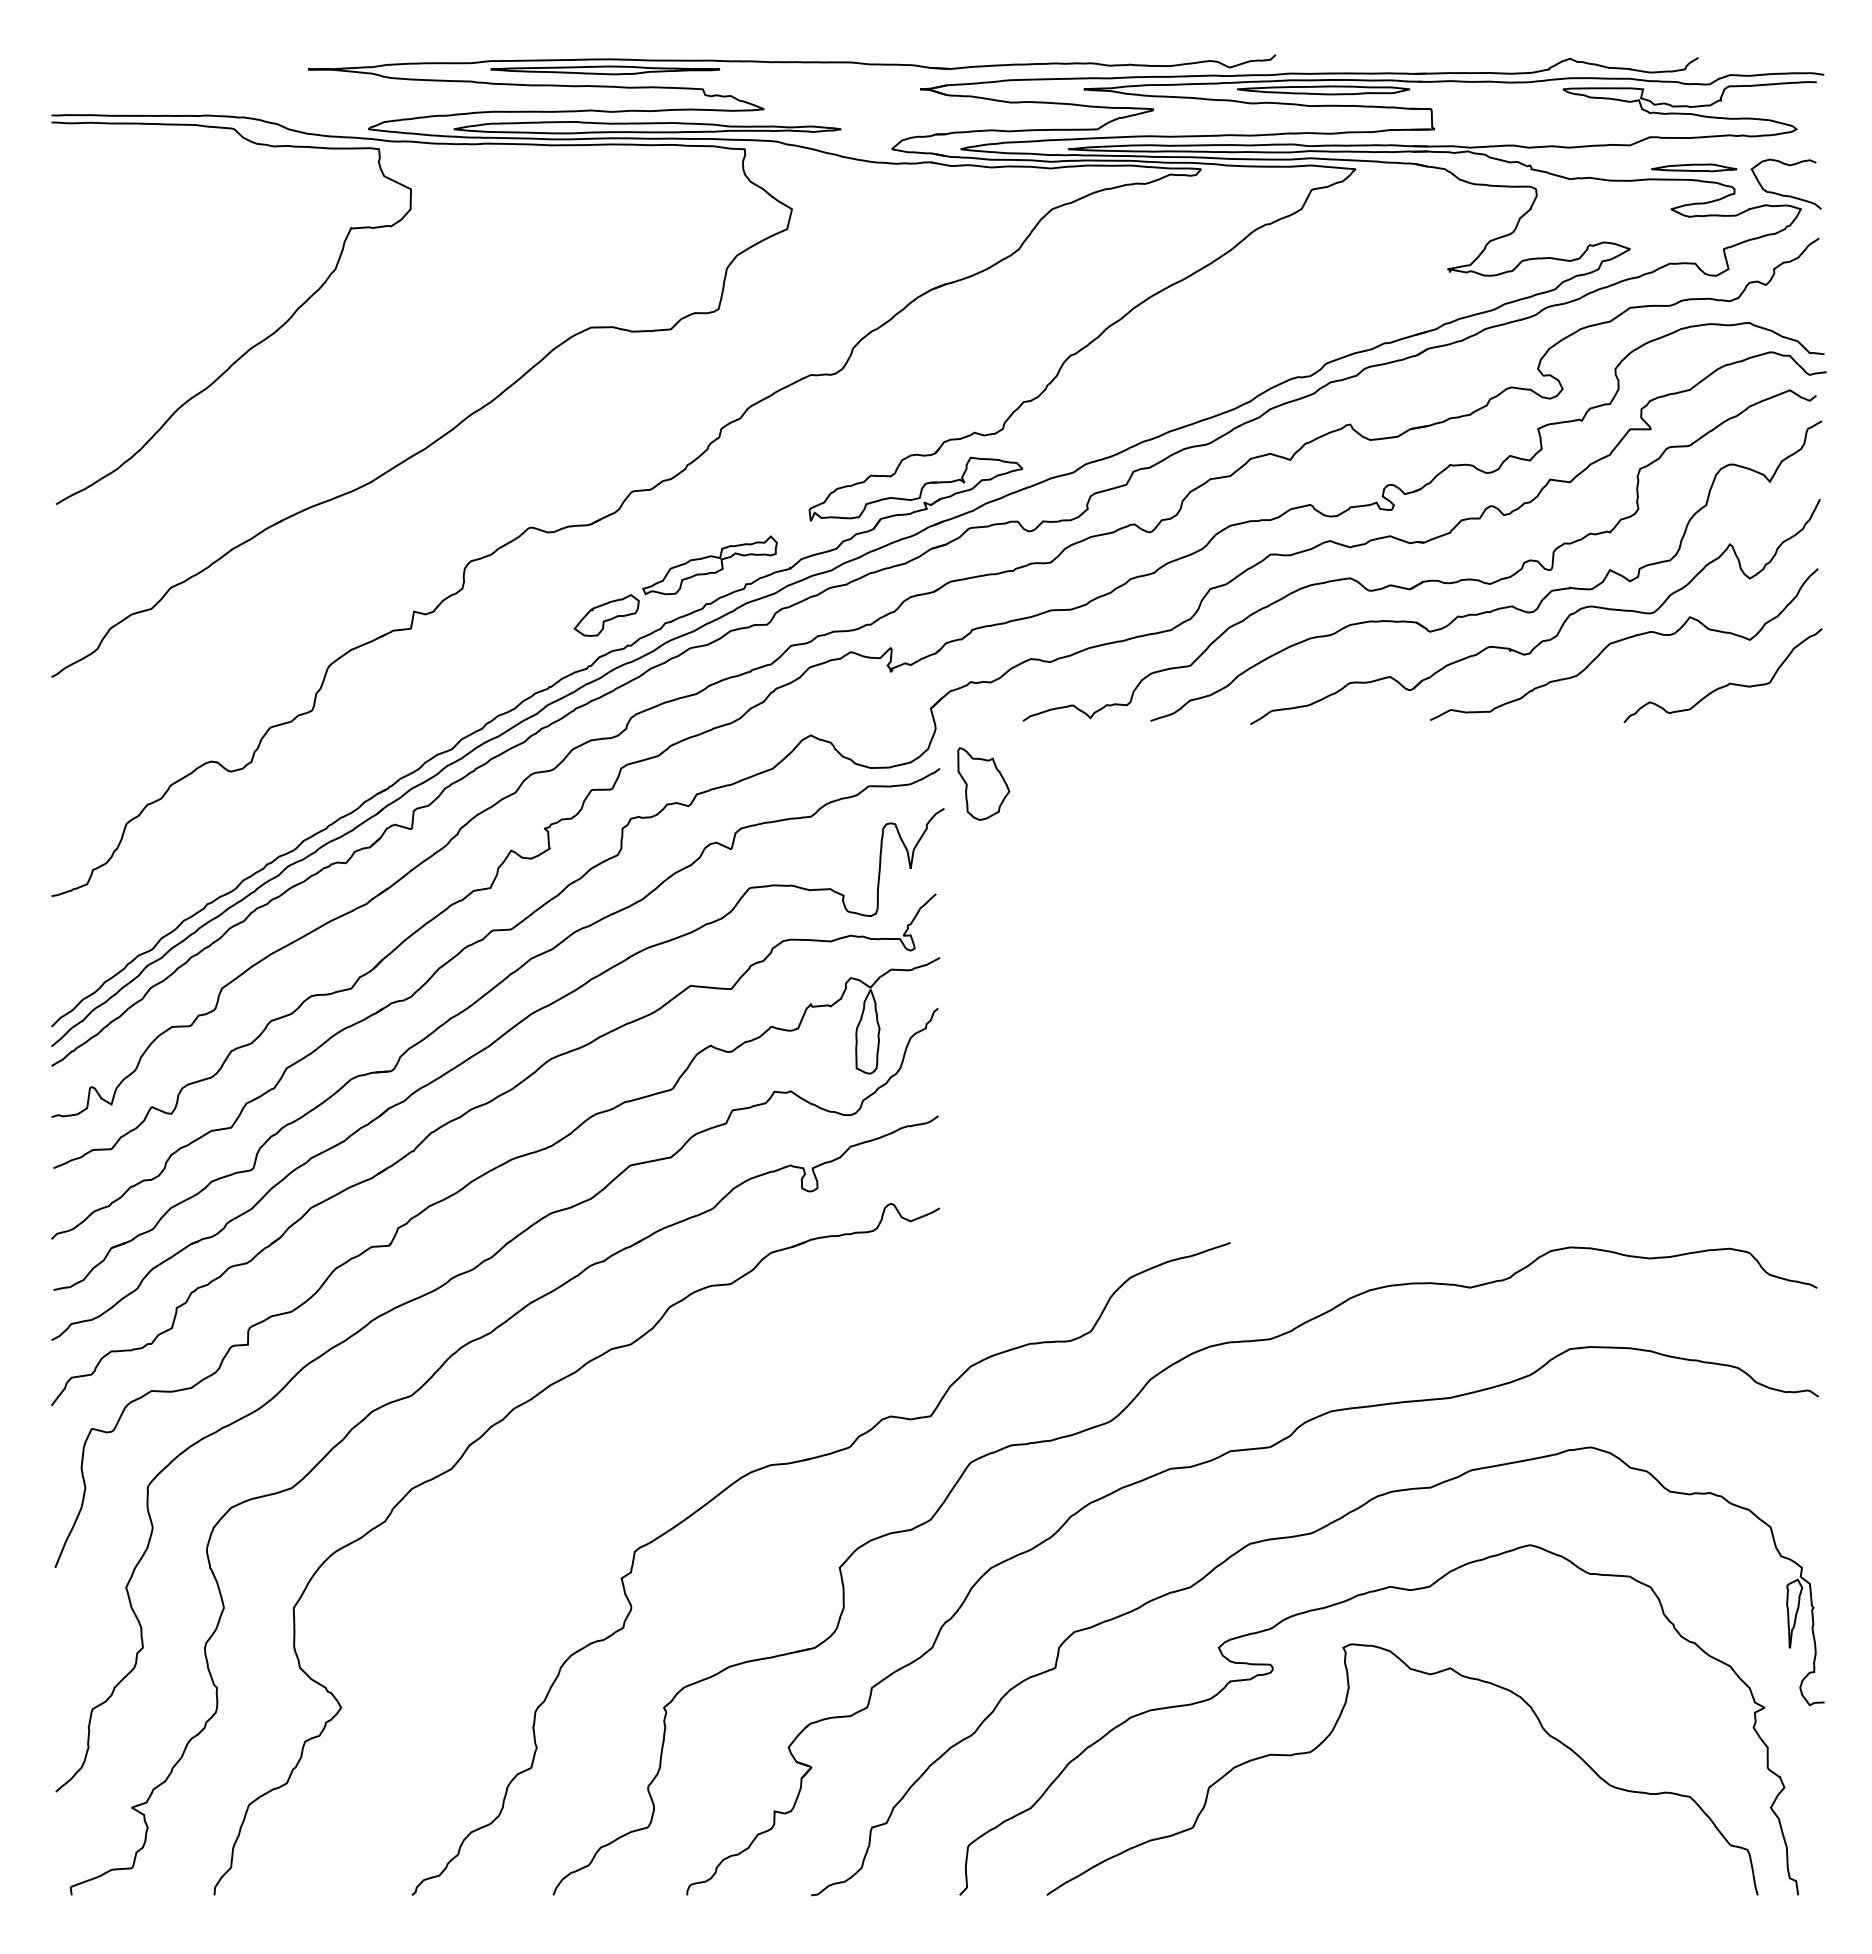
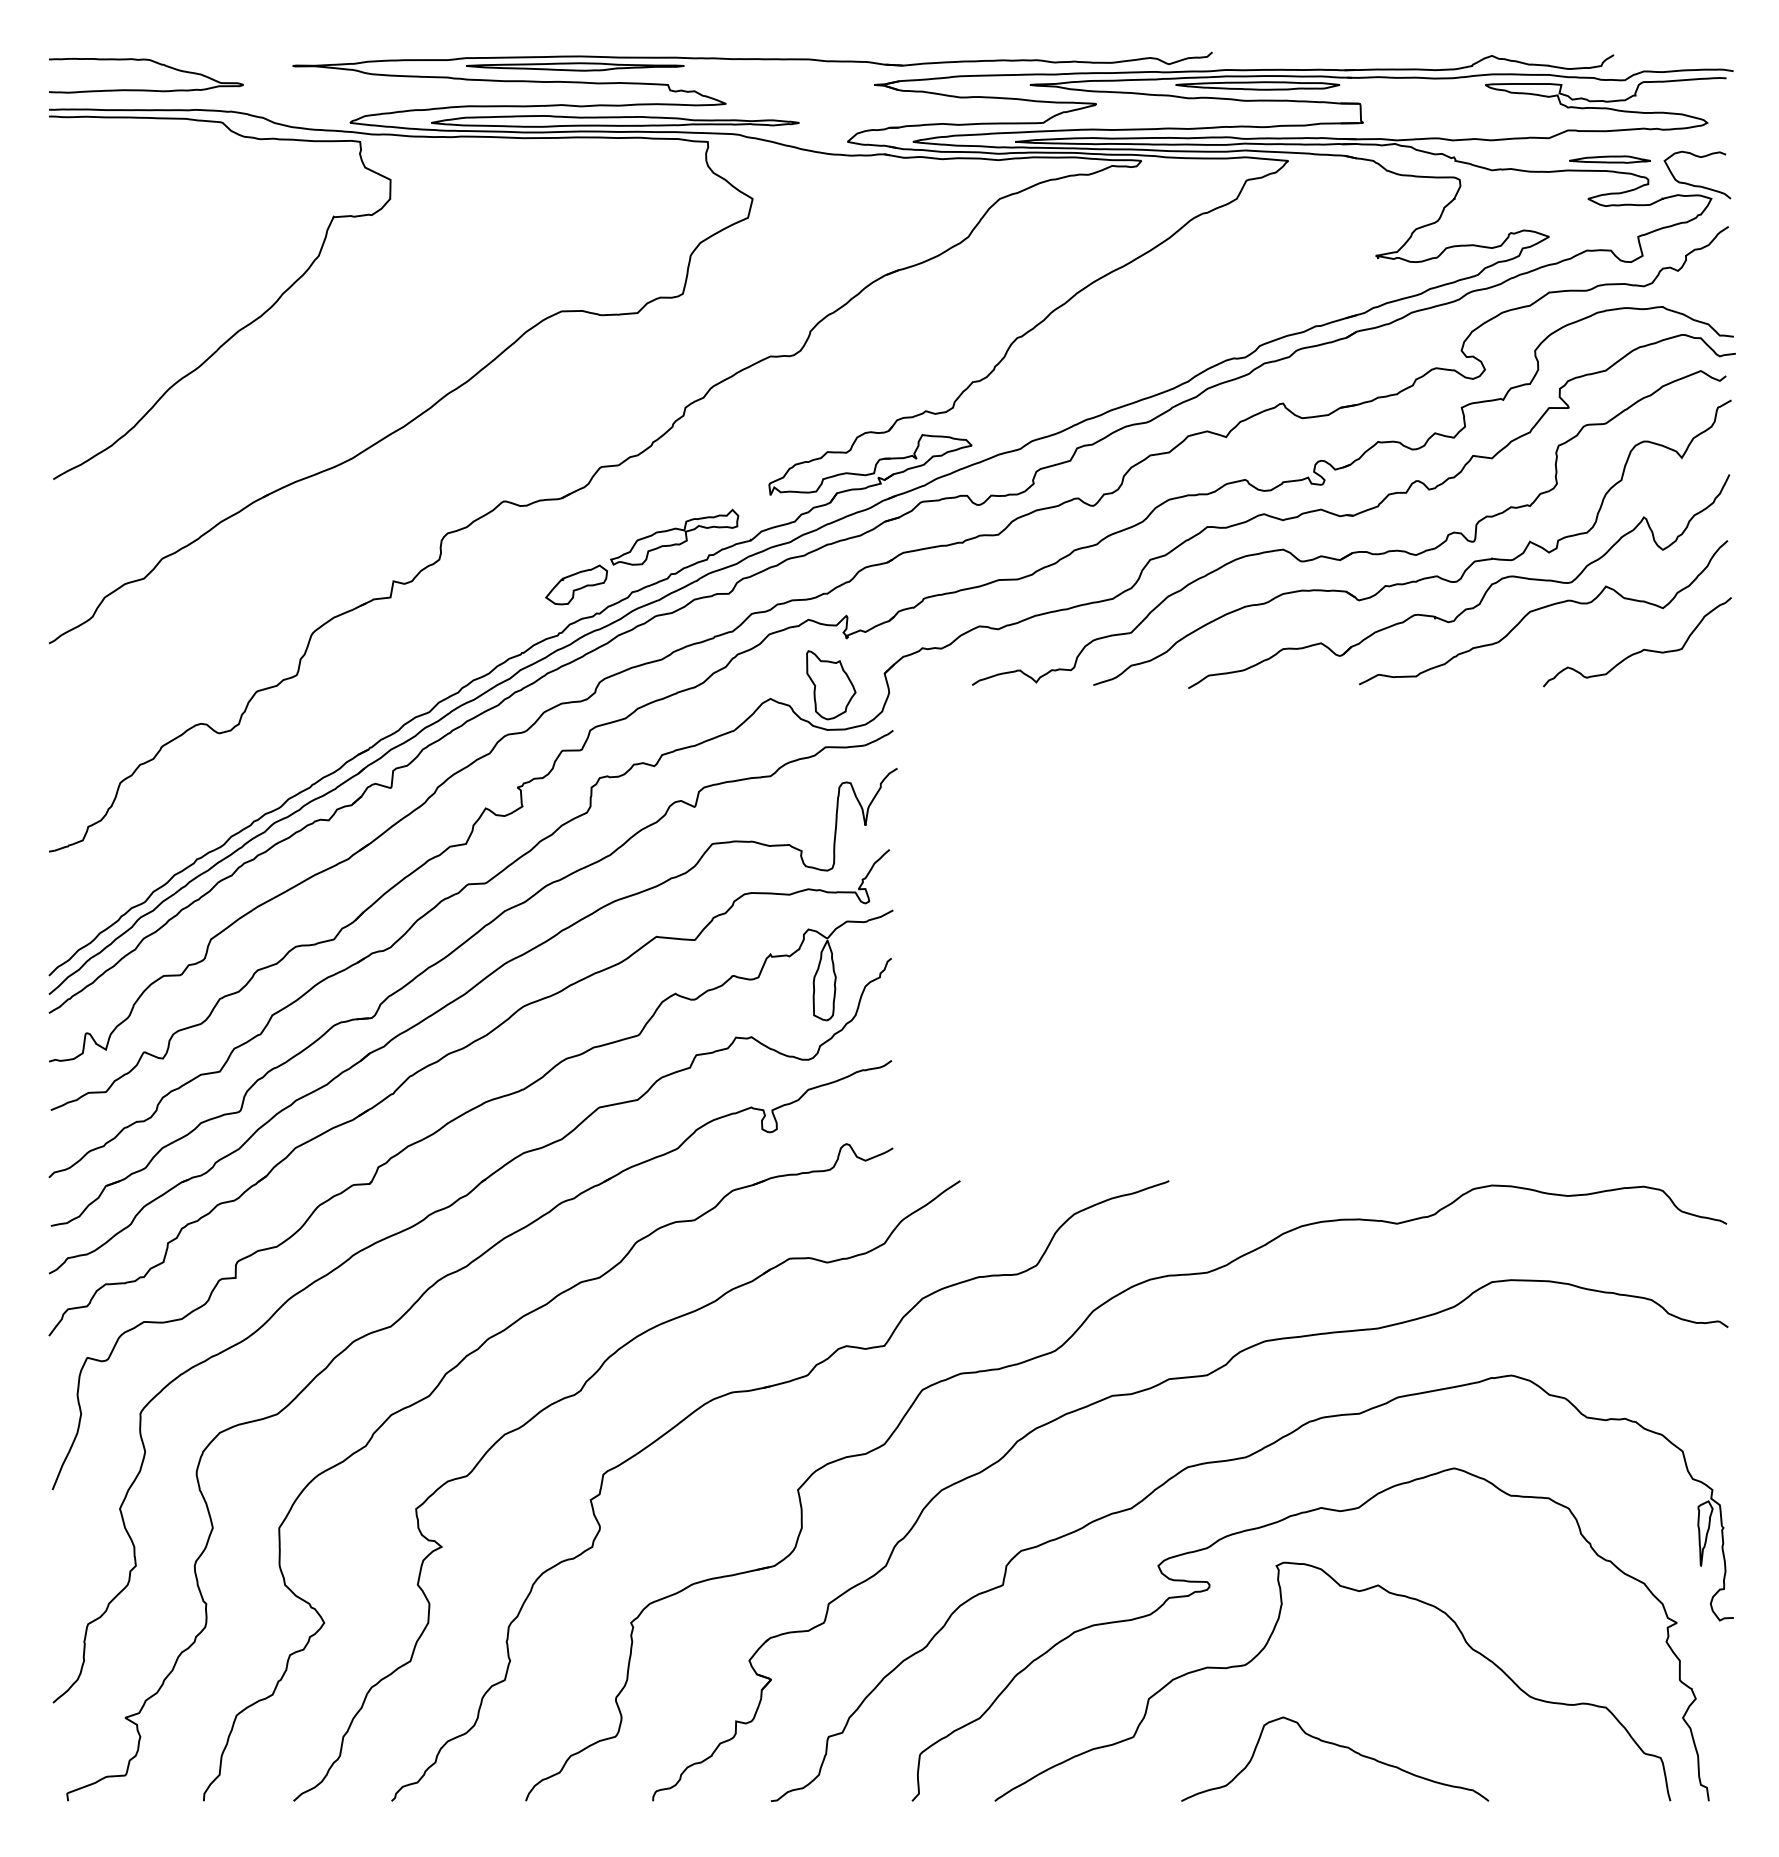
curve: (153, 94) -> (145, 89), added
part: (983, 783) -> (831, 684), moved
part: (605, 1468) -> (575, 1395), added
curve: (1407, 1837) -> (1337, 1746), added

